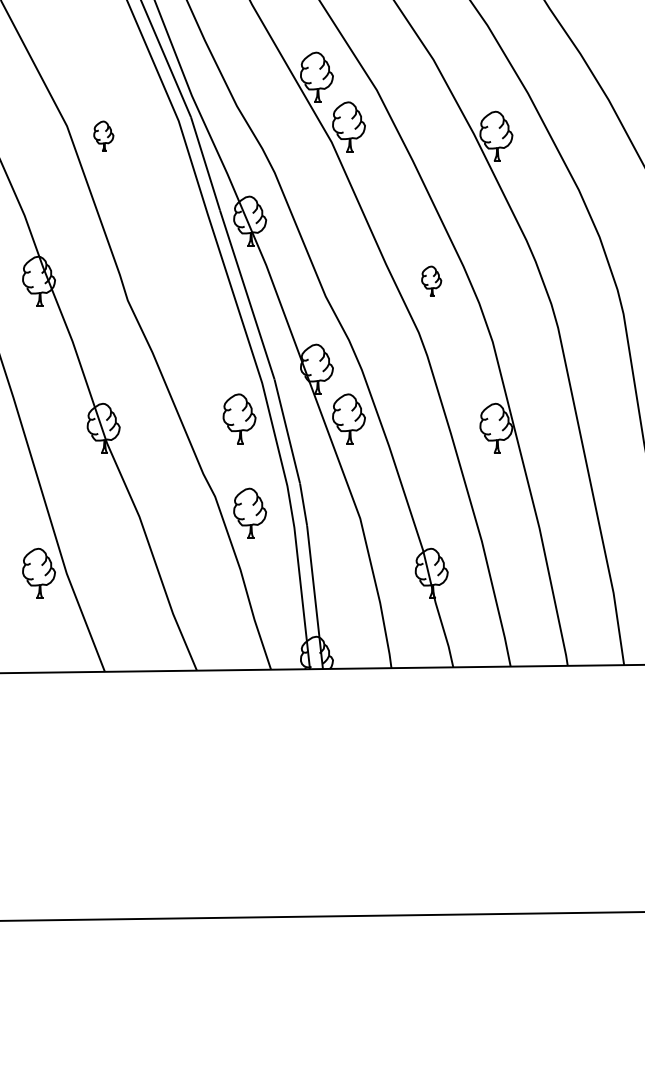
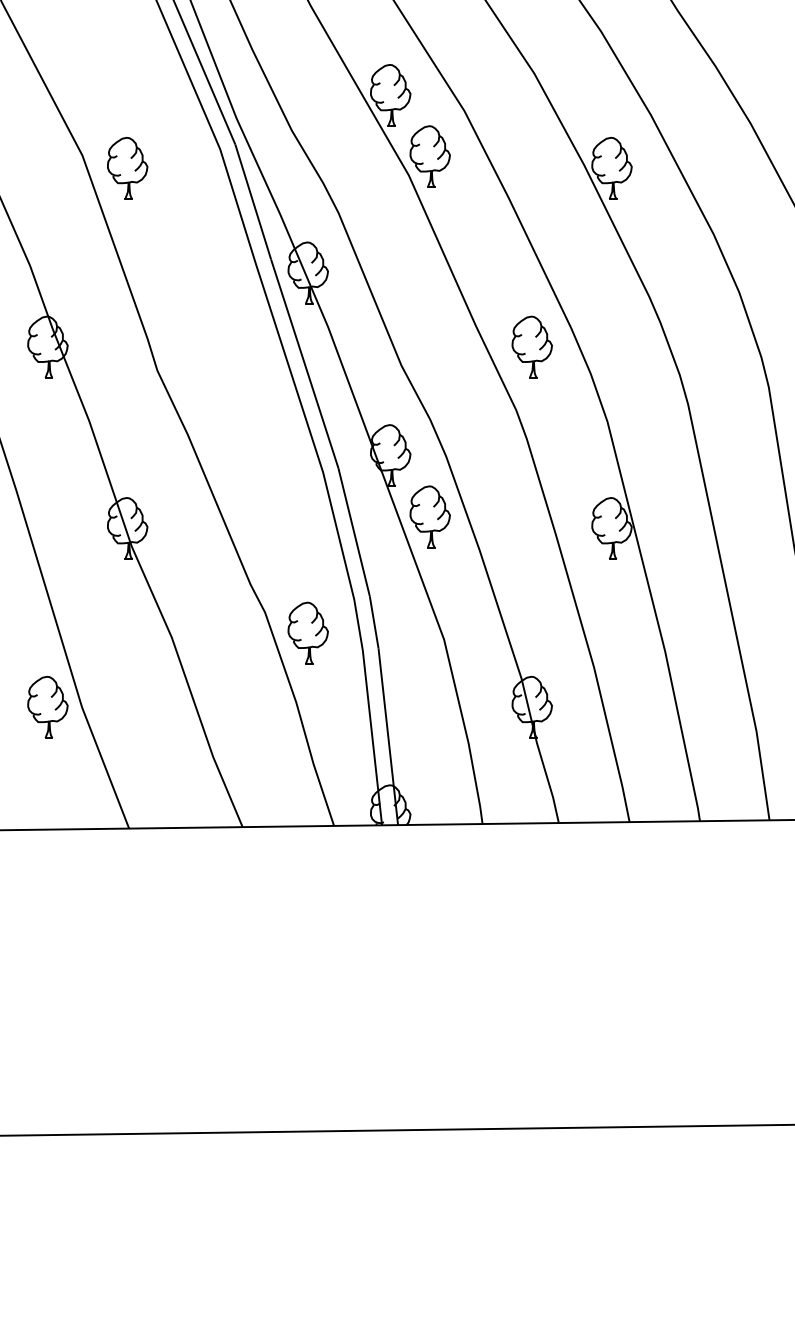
part: (103, 135) -> (127, 167), size x1.67
part: (431, 280) -> (531, 346), size x1.67
part: (238, 418) -> (294, 516), removed

